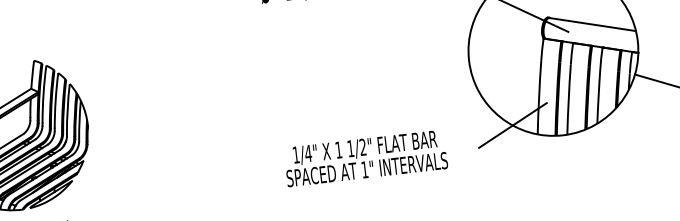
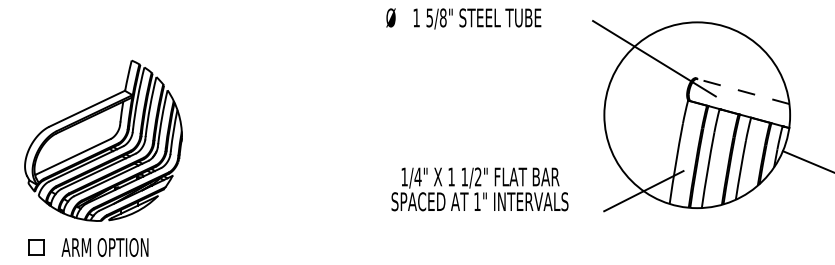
line: (592, 24) -> (743, 91), solid -> dashed
text: (365, 158) -> (479, 189), moved

